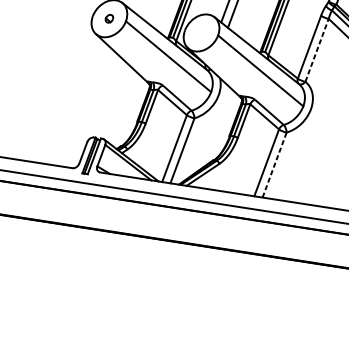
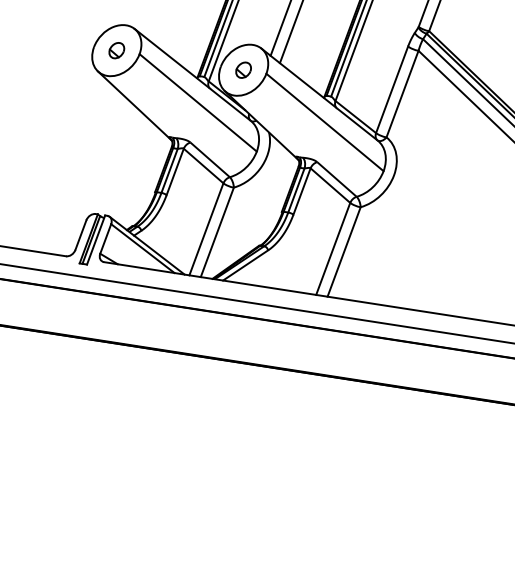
part: (109, 18) -> (116, 50), size x1.43
part: (201, 32) -> (243, 69), added
line: (317, 49) -> (402, 93), dashed -> solid
line: (274, 164) -> (344, 251), dashed -> solid

